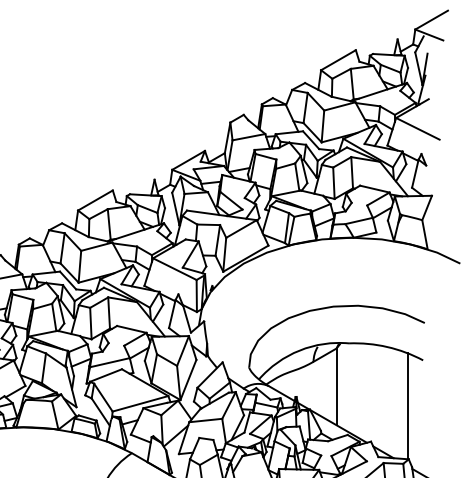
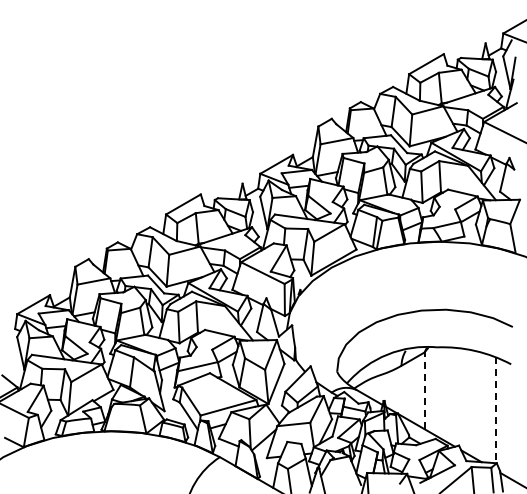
line: (336, 386) -> (424, 390), solid -> dashed
line: (407, 406) -> (495, 410), solid -> dashed

